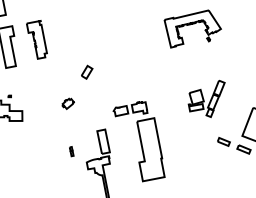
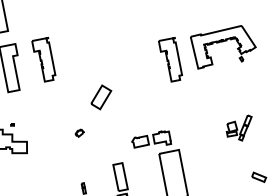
part: (146, 39) -> (169, 59), added
part: (87, 71) -> (102, 96), size x1.6
part: (206, 99) -> (239, 128), size x0.6
part: (67, 103) -> (79, 133), size x0.6

